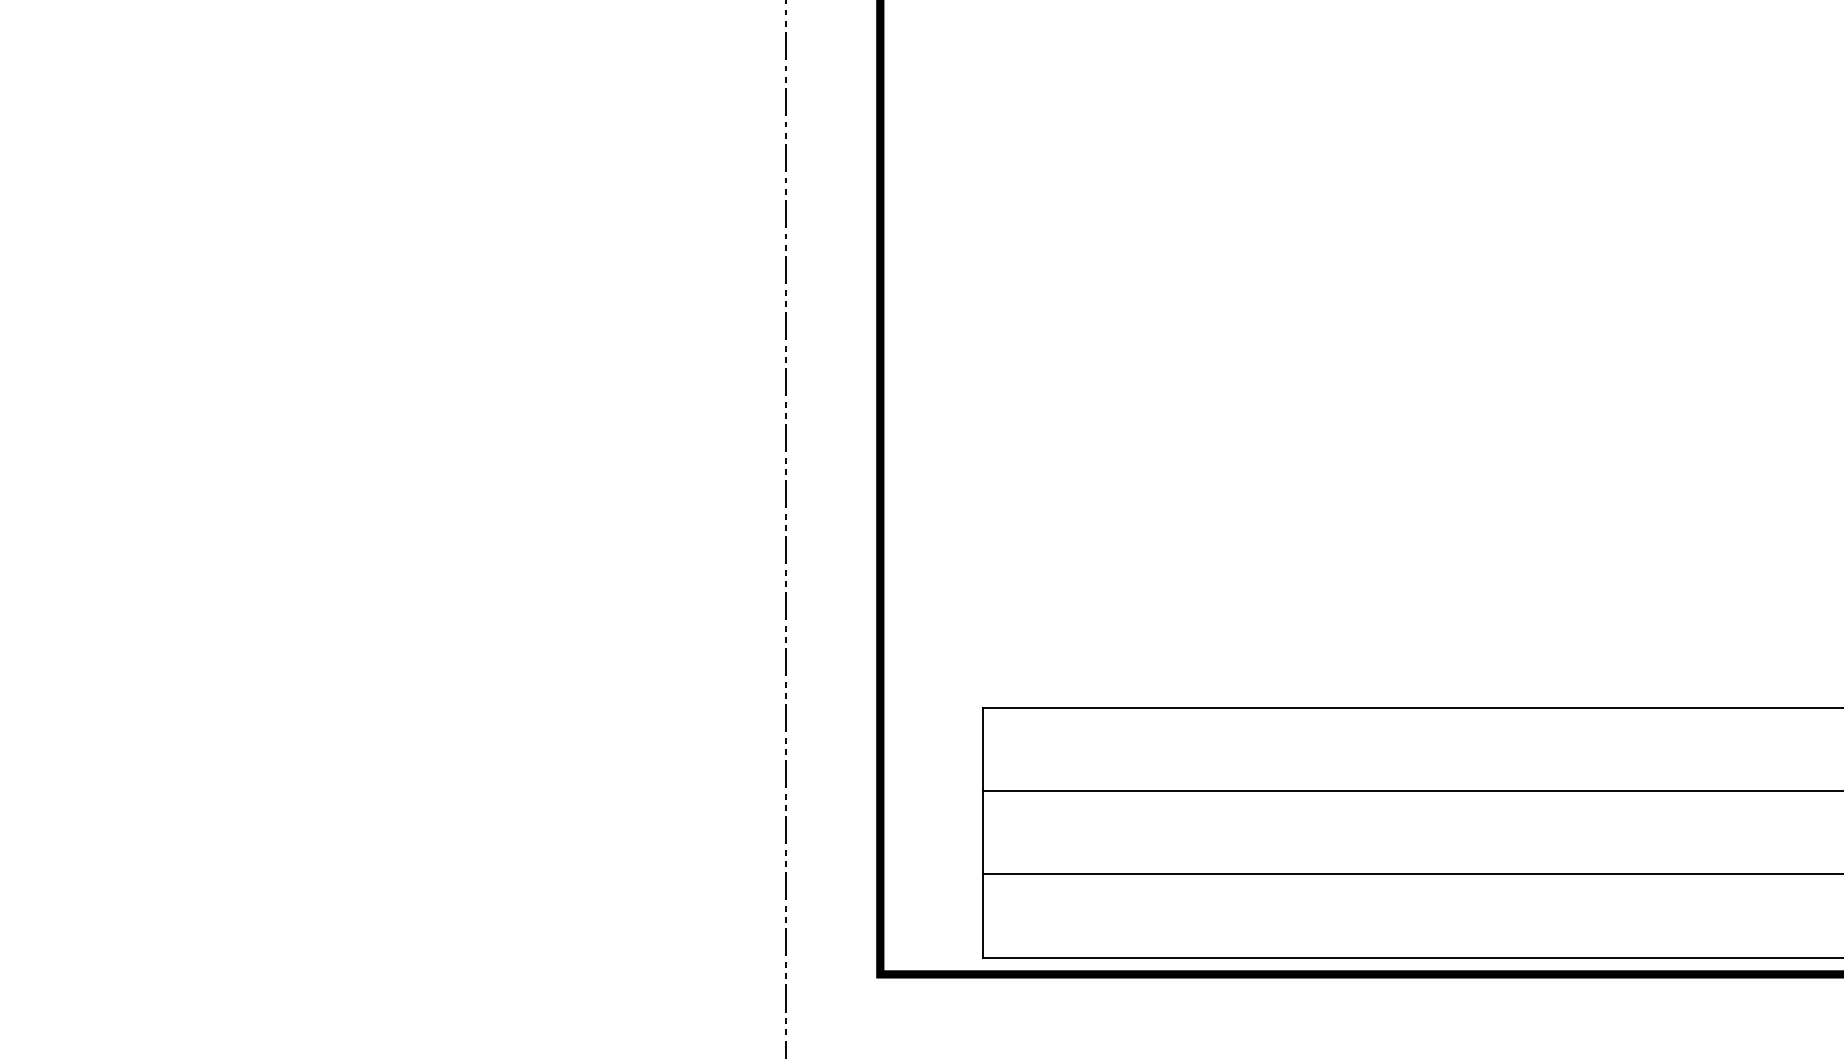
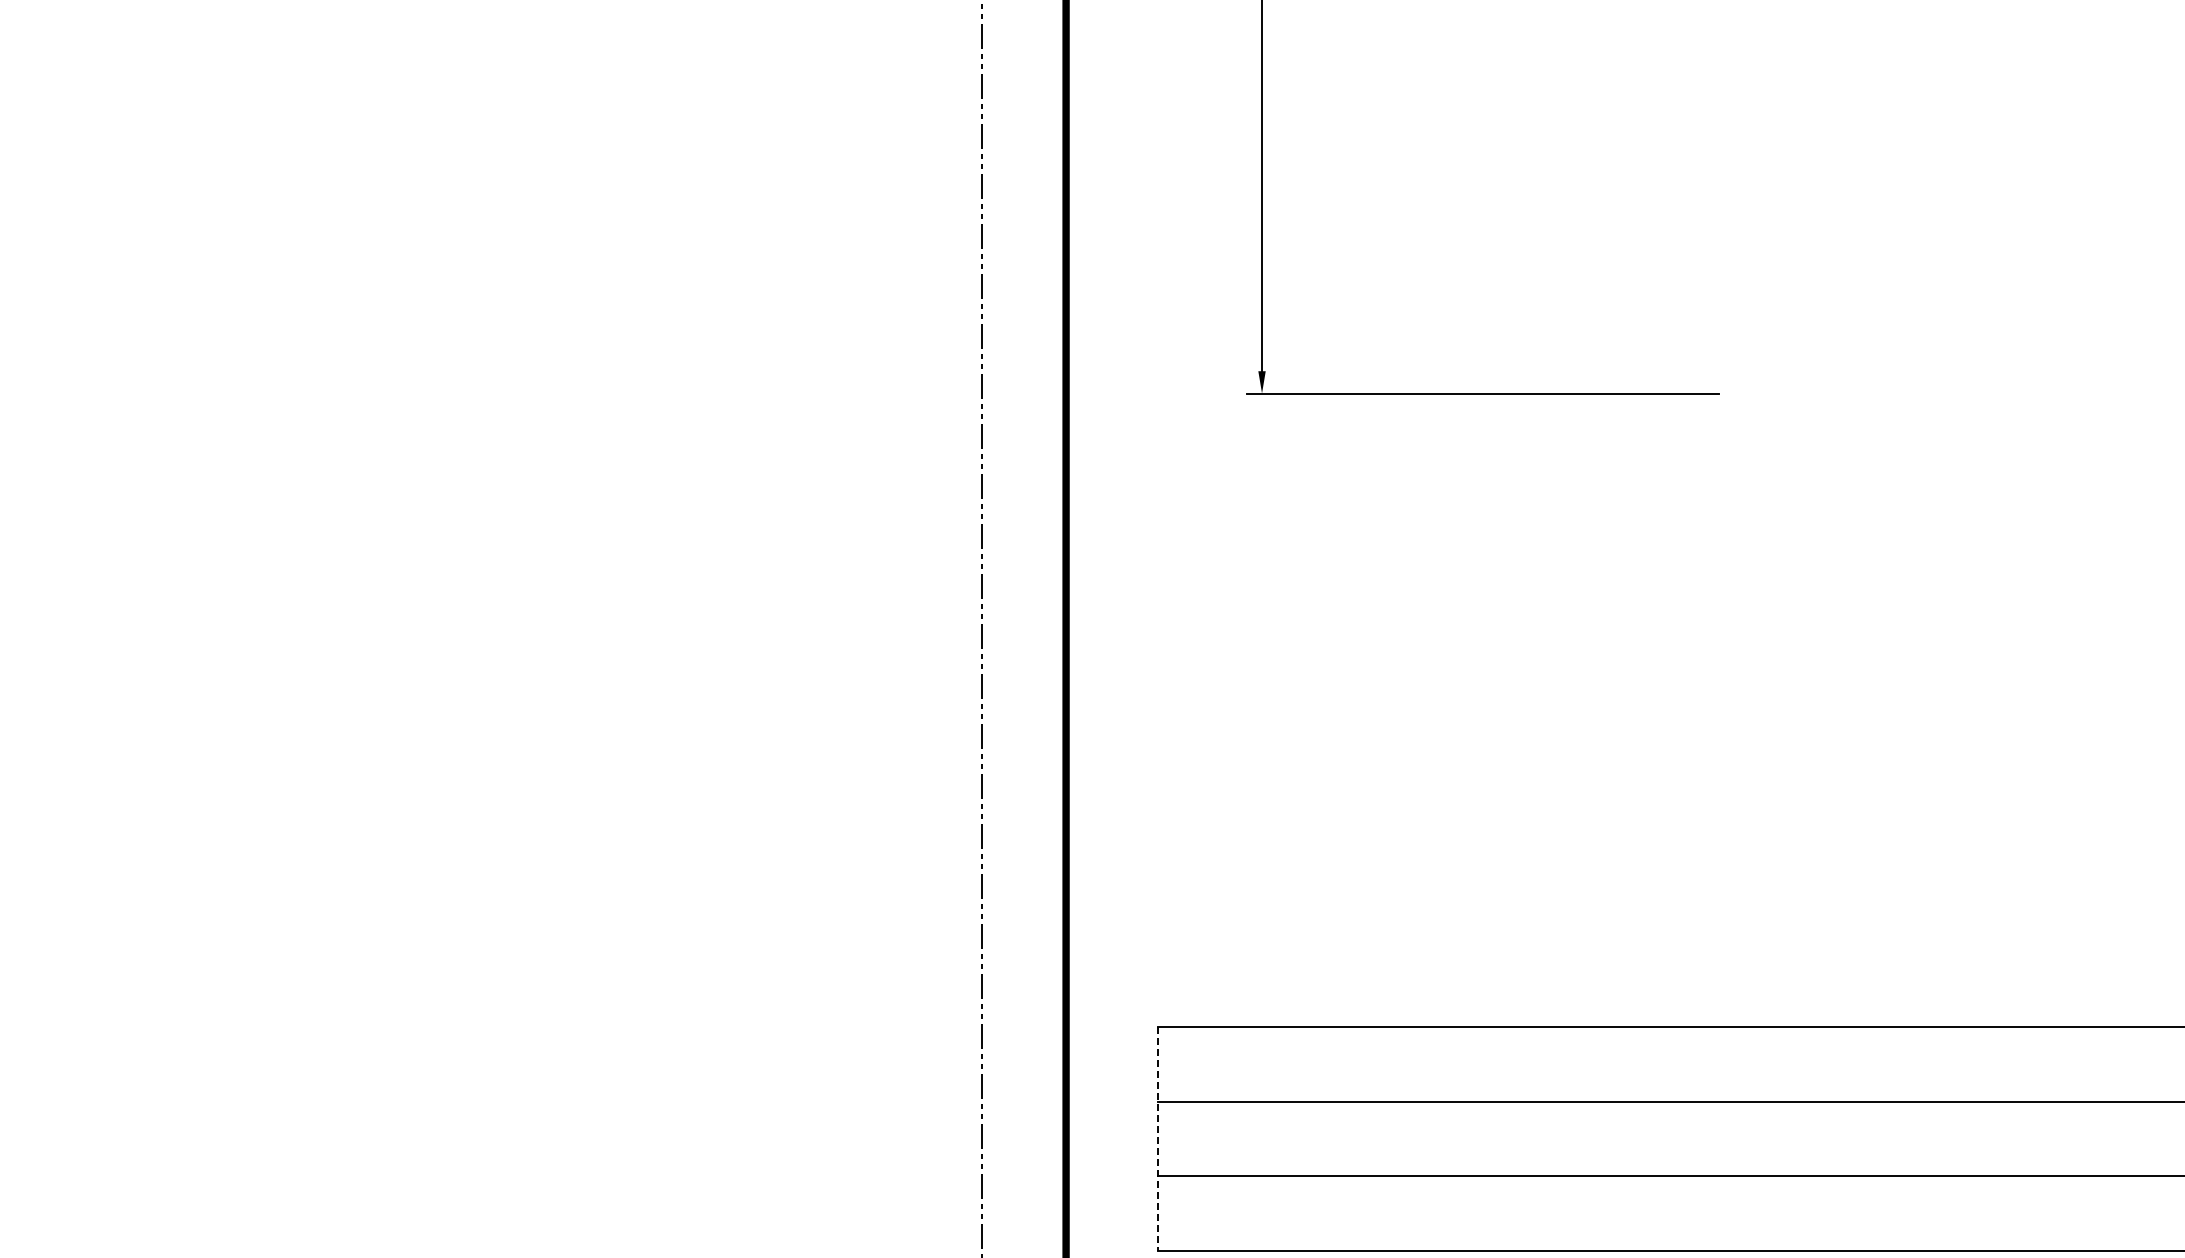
line: (982, 832) -> (1157, 1138), solid -> dashed

